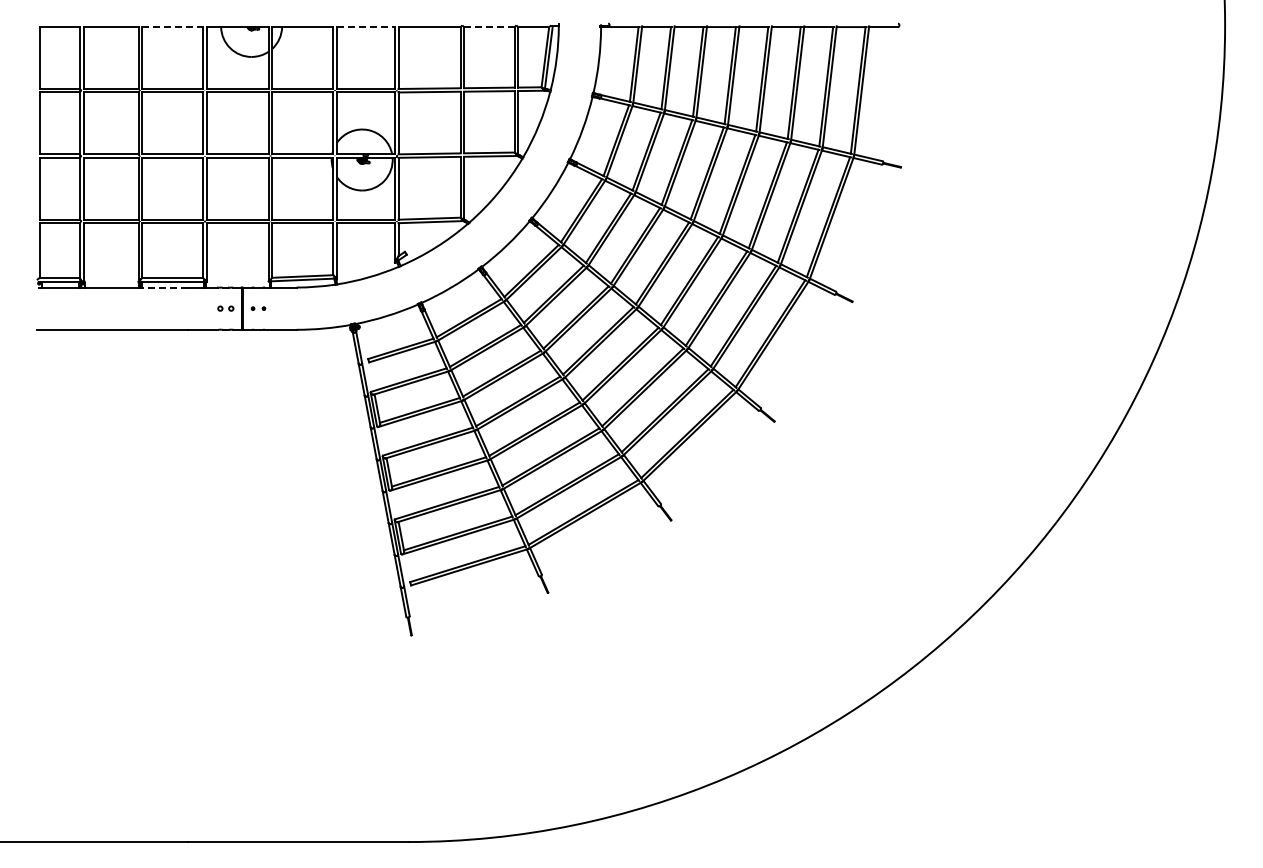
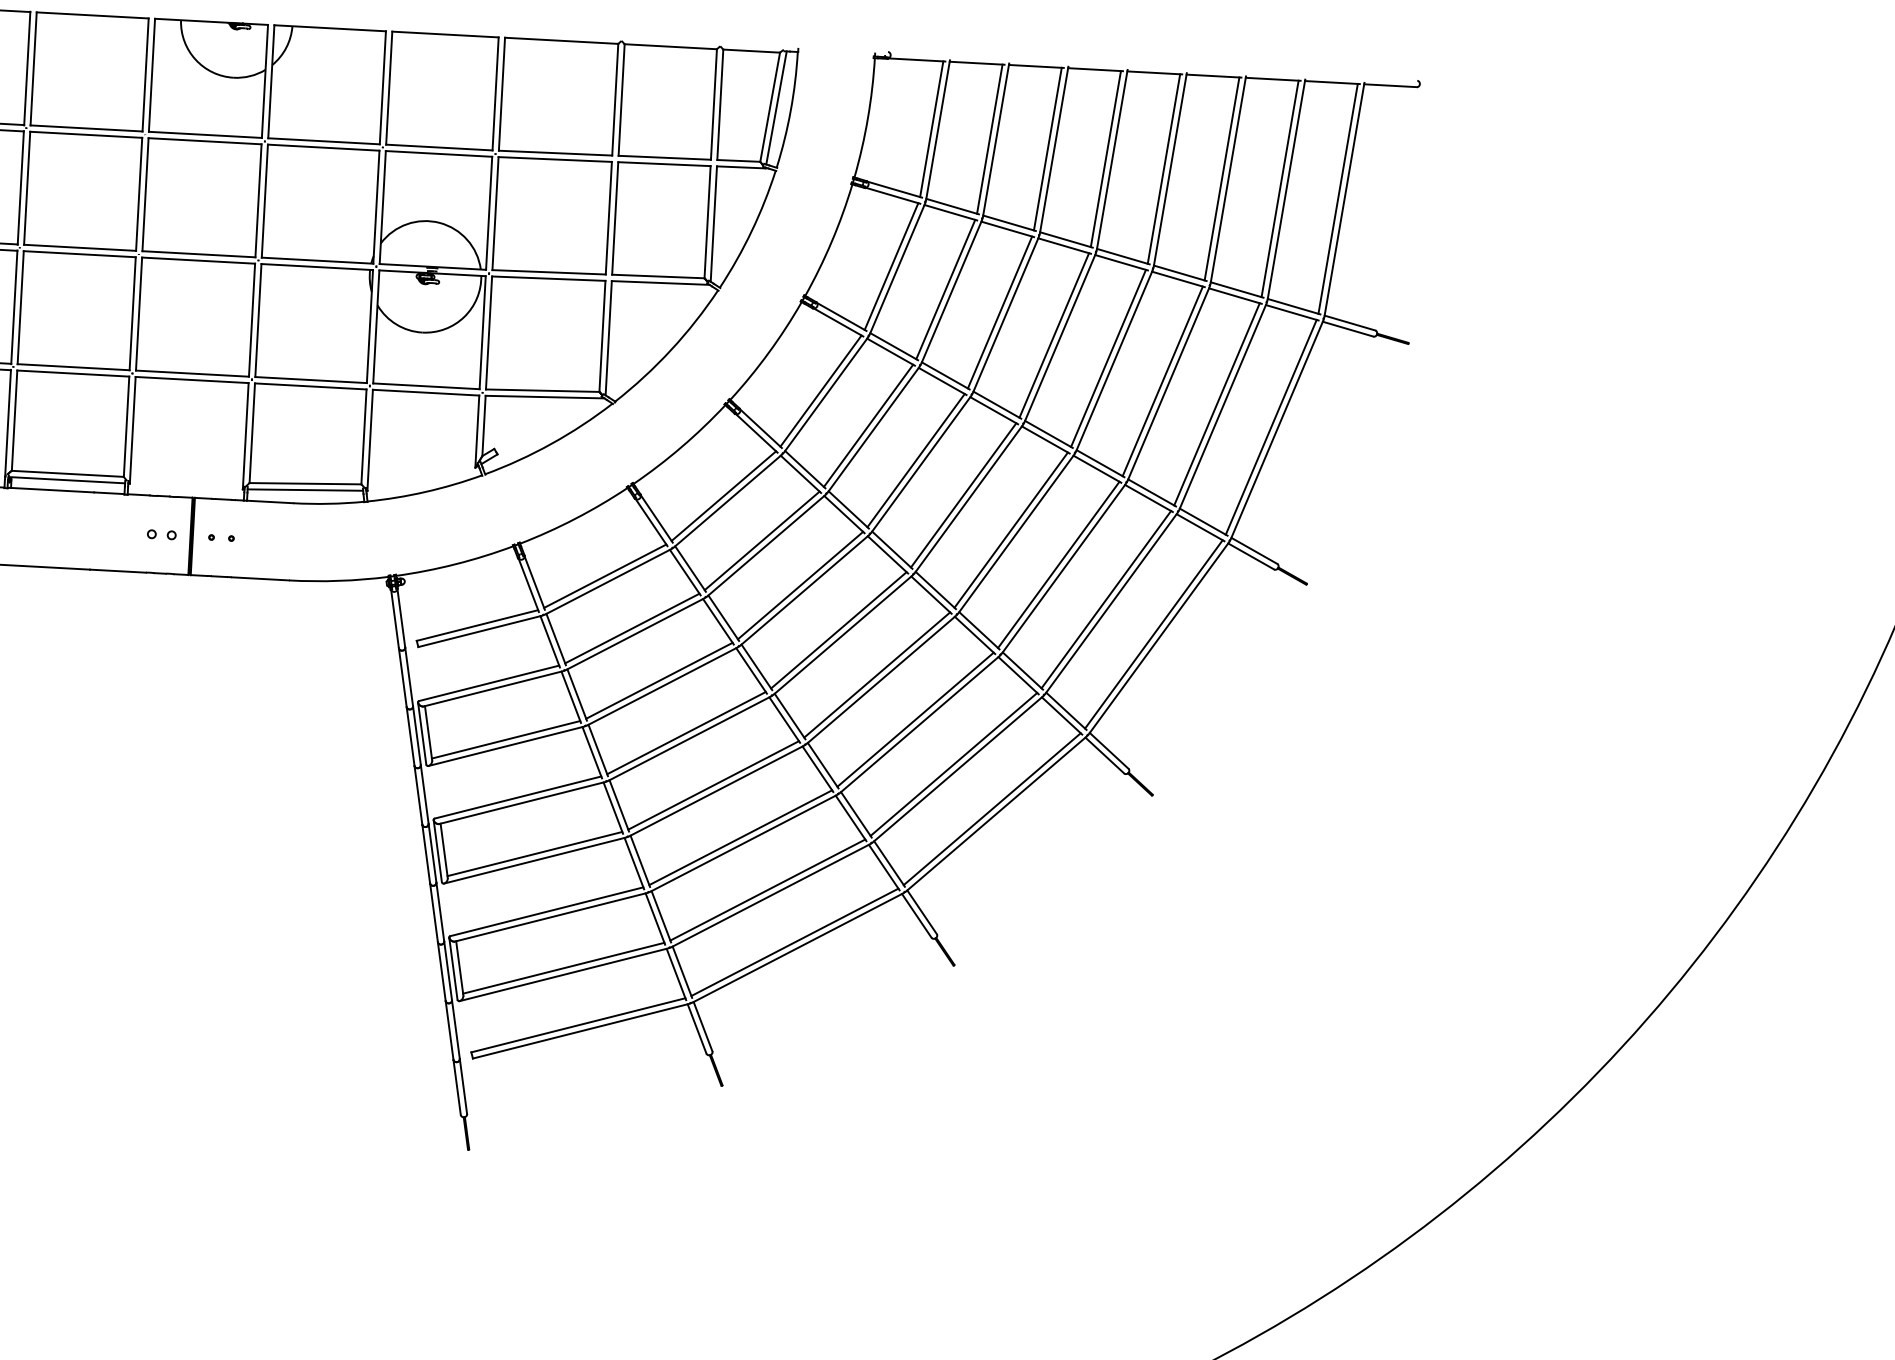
line: (172, 27) -> (92, 16), dashed -> solid
line: (366, 27) -> (446, 35), dashed -> solid
line: (489, 27) -> (671, 47), dashed -> solid
line: (163, 287) -> (50, 489), dashed -> solid

